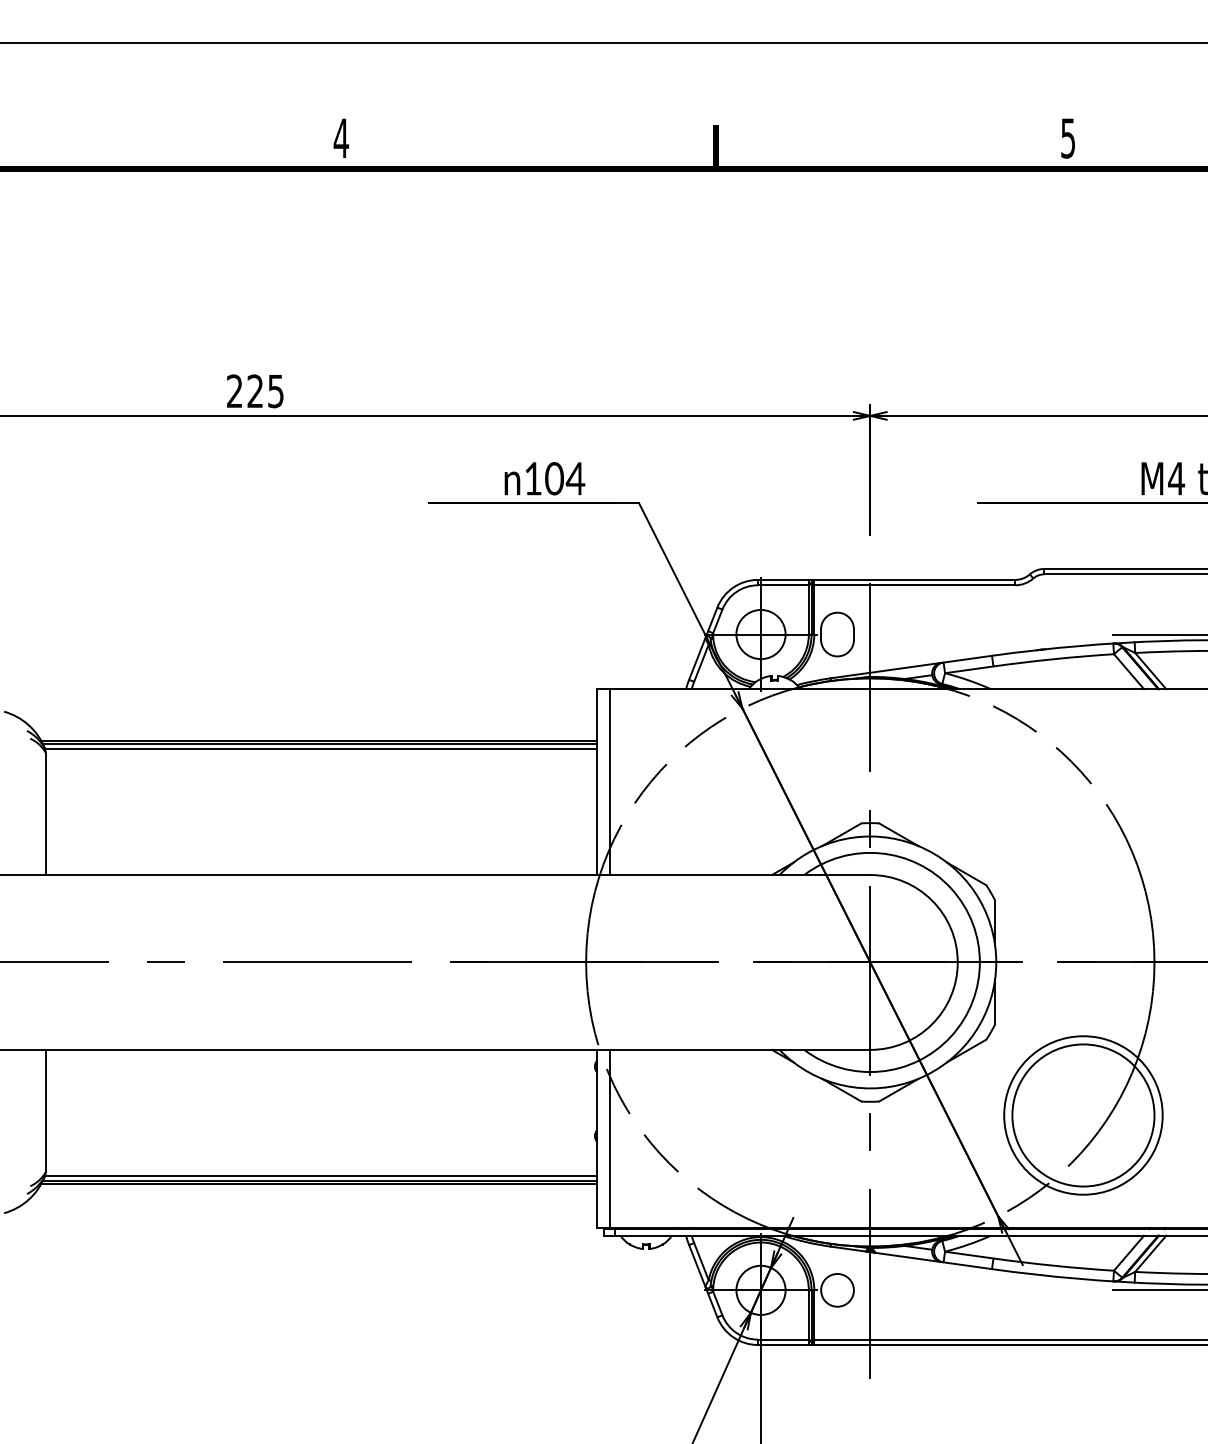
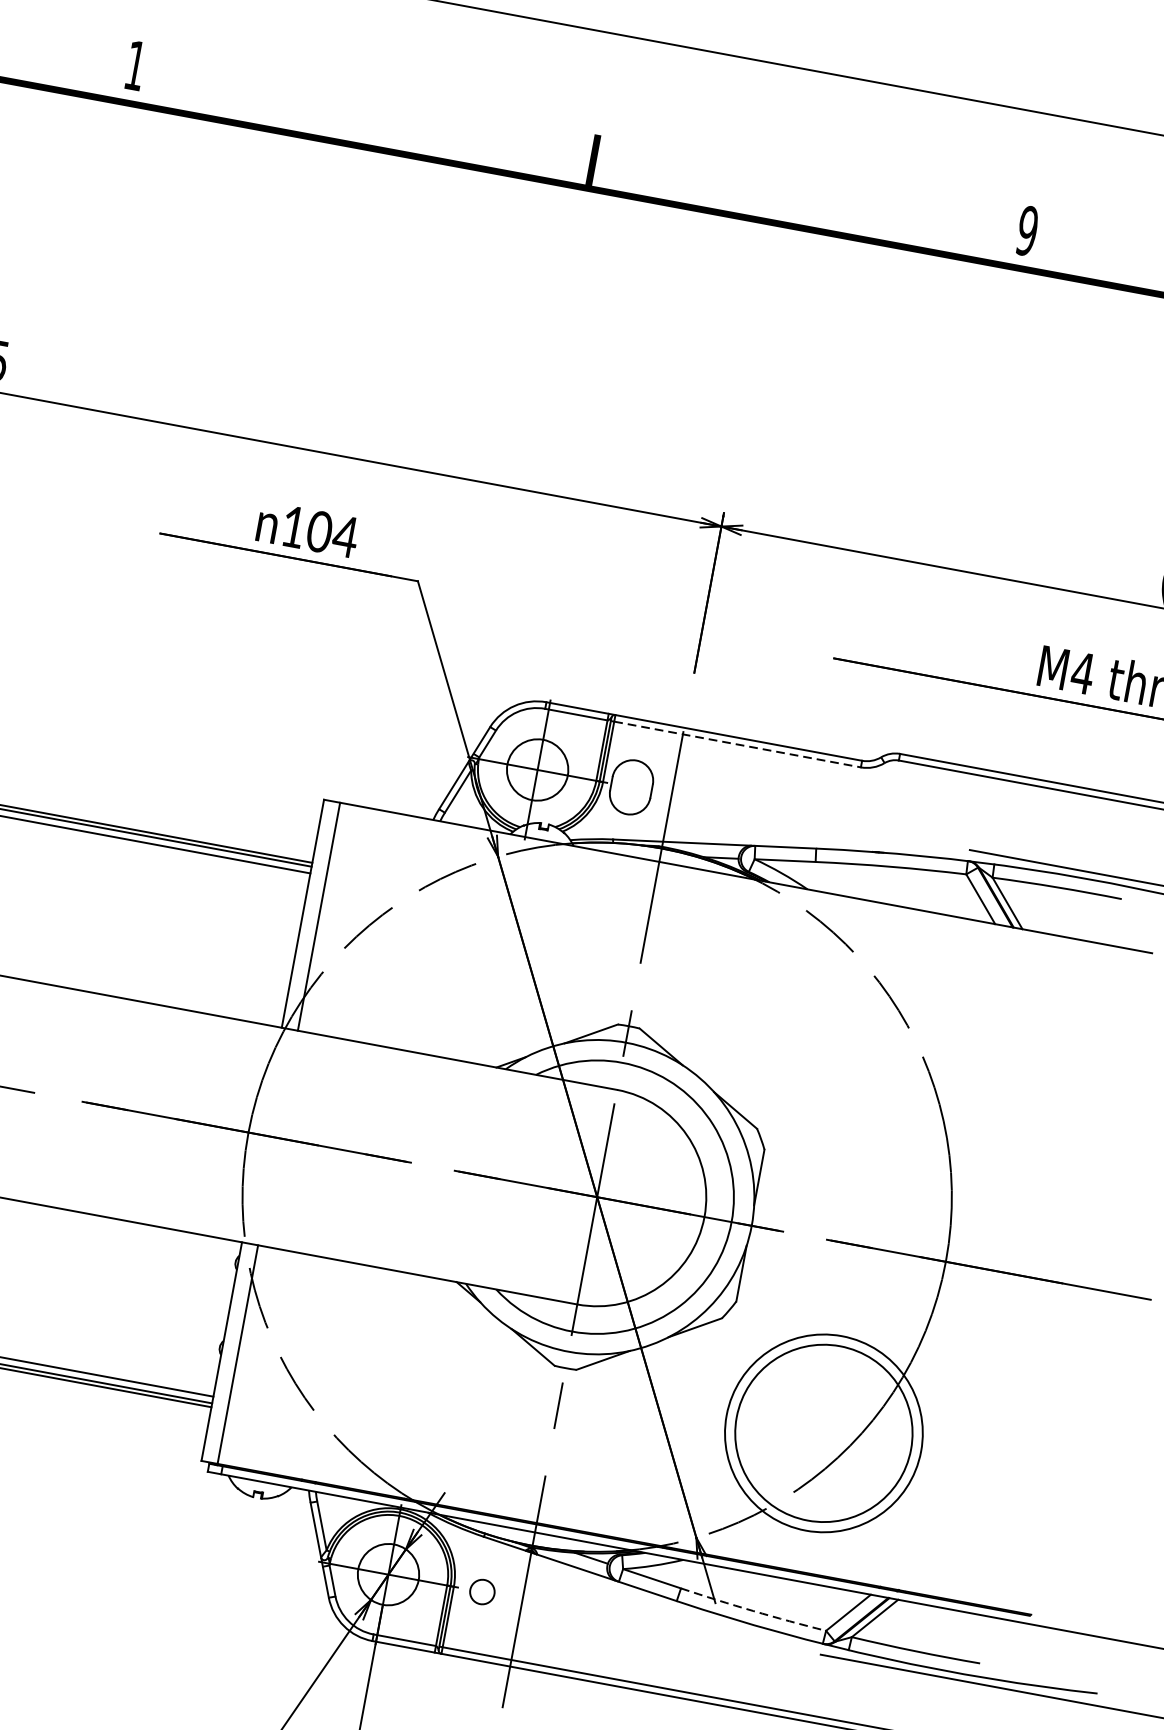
text: (341, 137) -> (135, 64), 4 -> 1
text: (1068, 138) -> (1027, 231), 5 -> 9
line: (914, 585) -> (737, 744), solid -> dashed
arc: (1053, 1265) -> (753, 1610), solid -> dashed
circle: (837, 1289) -> (482, 1590), size x0.6

